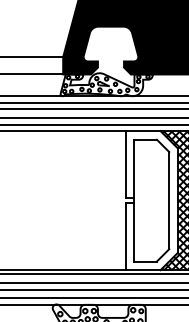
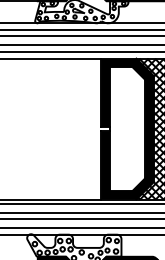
fill: (151, 200) -> (127, 128), added

